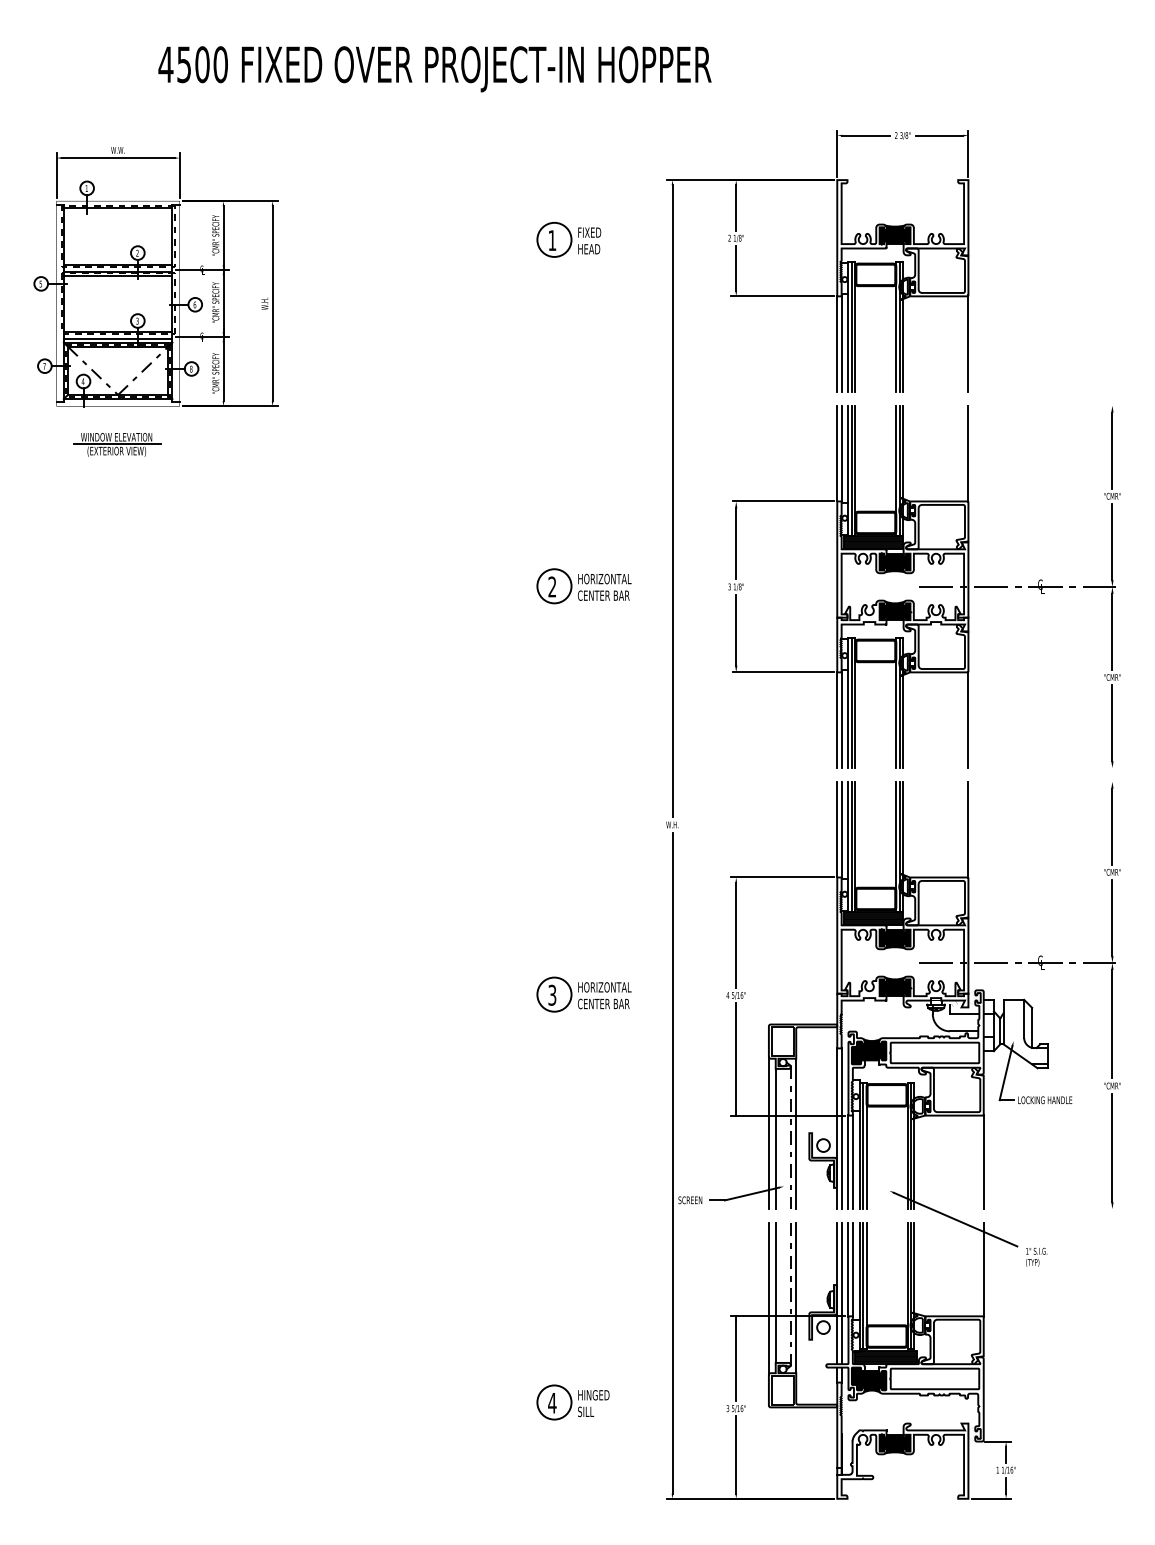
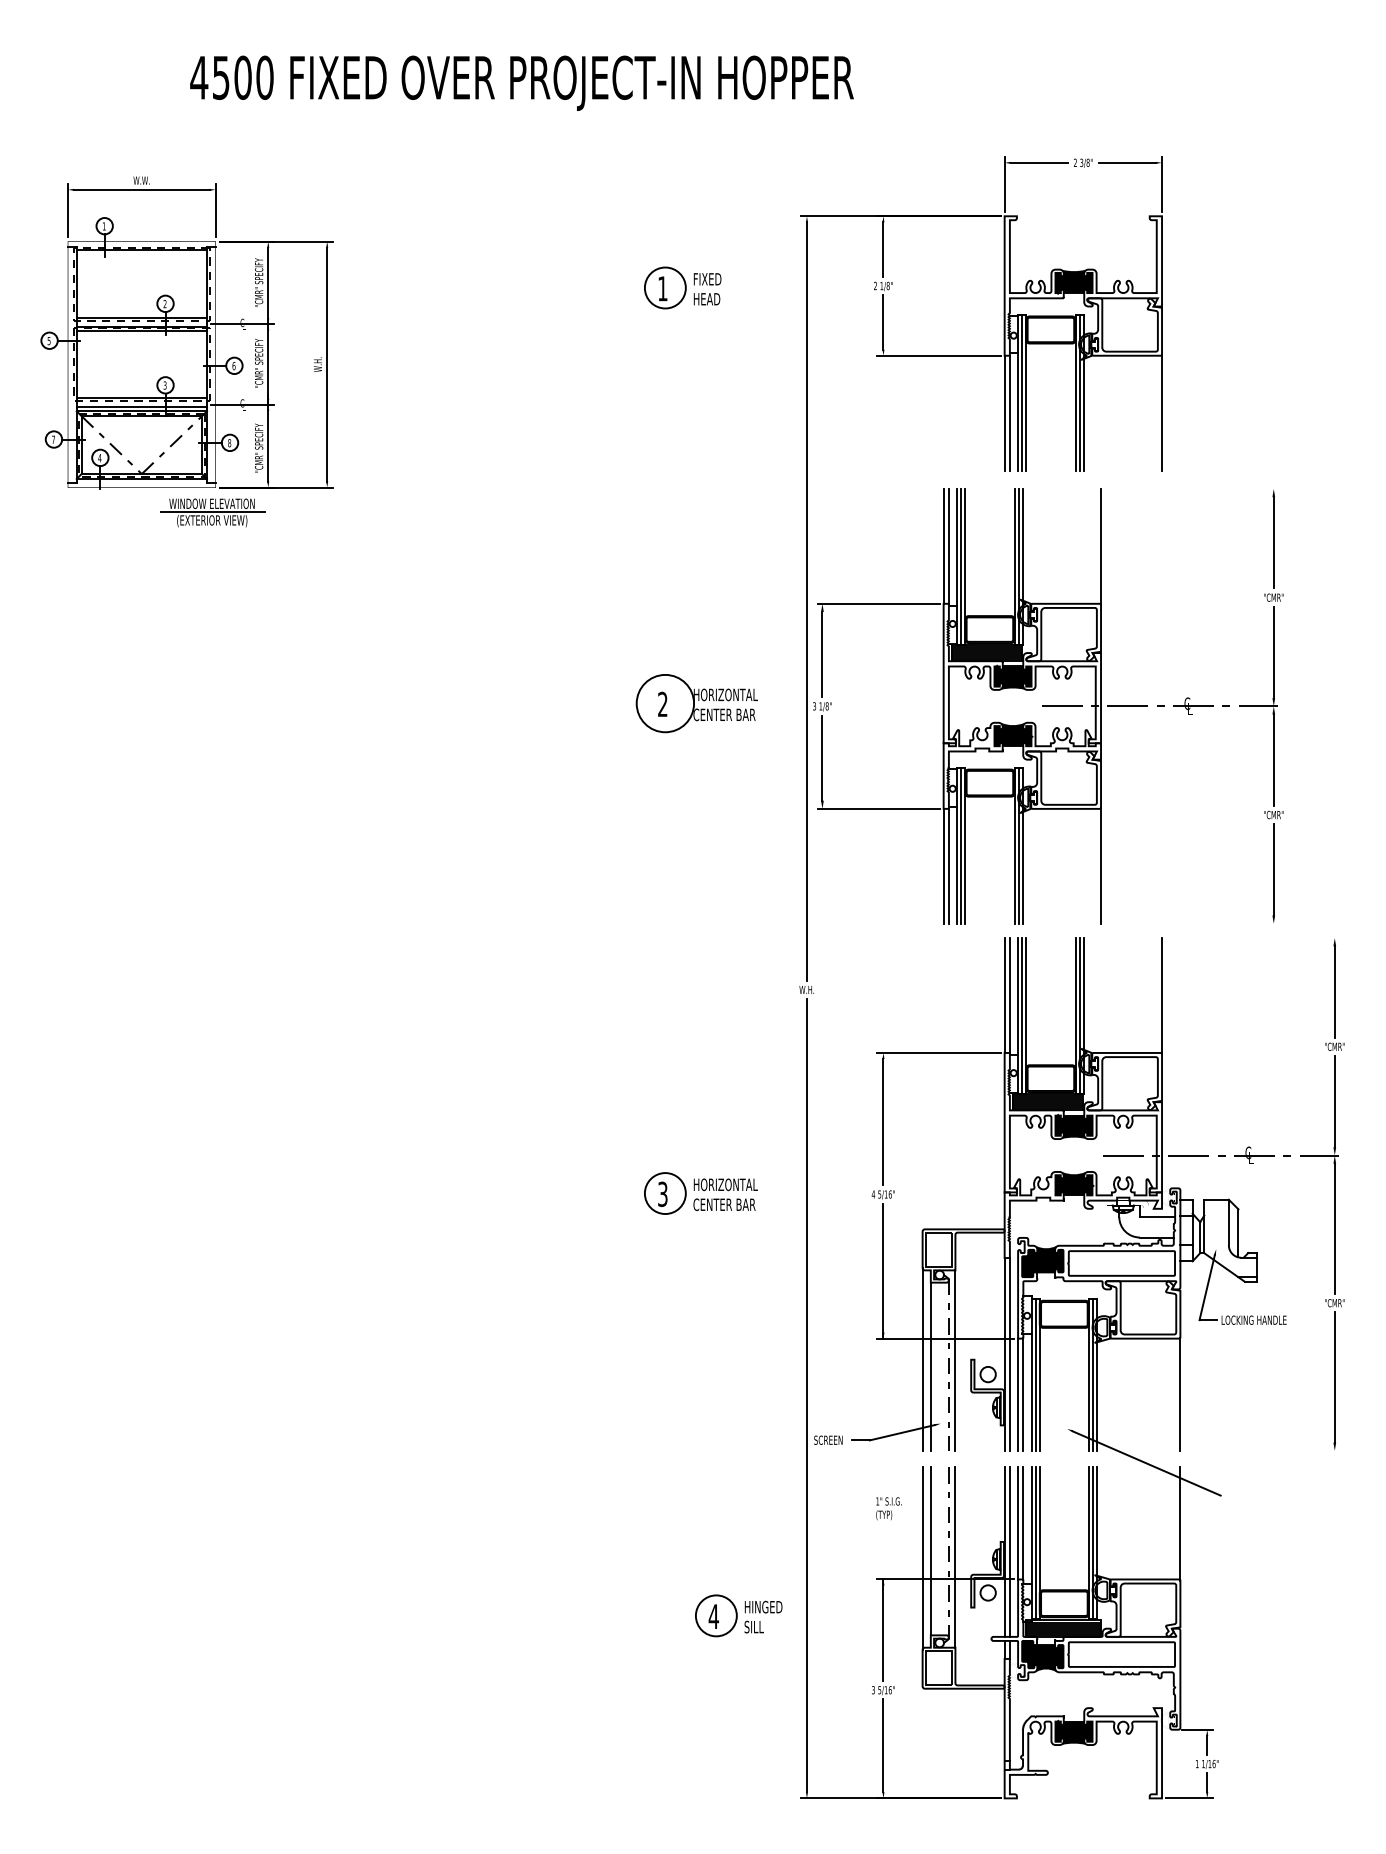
part: (116, 444) -> (212, 512), moved
circle: (553, 586) -> (664, 703), size x1.4
part: (924, 587) -> (1048, 706), moved
text: (1036, 1257) -> (888, 1508), moved
part: (572, 1402) -> (738, 1615), moved

